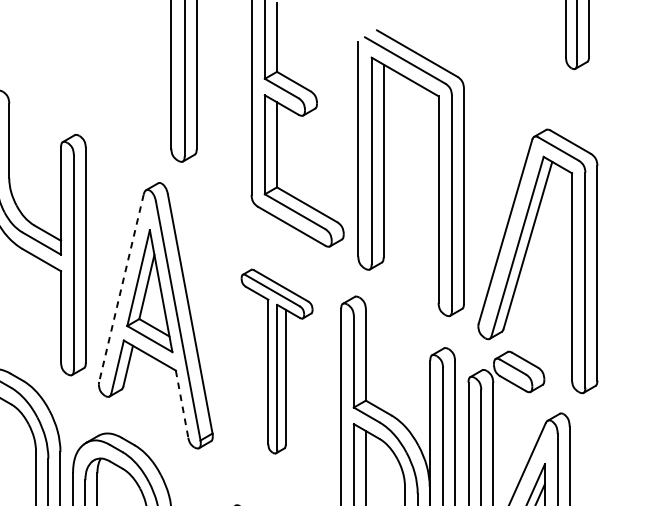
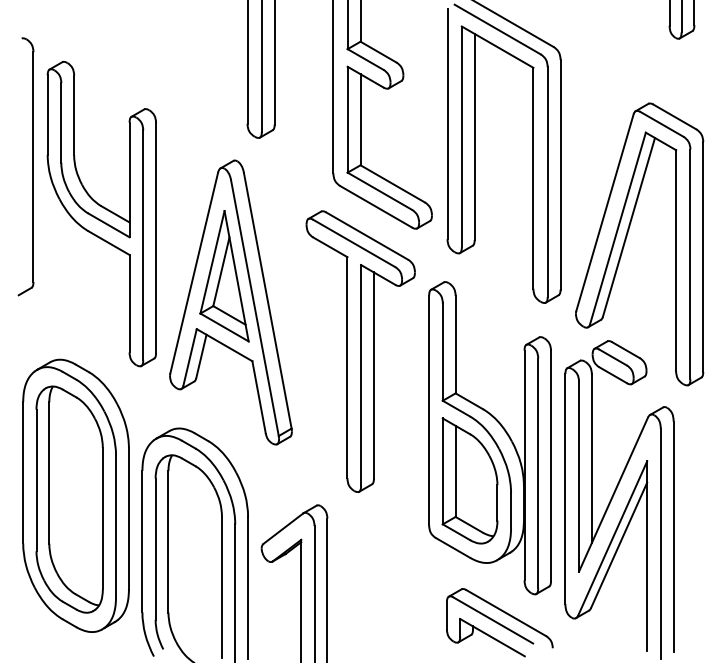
line: (121, 288) -> (194, 273), dashed -> solid
part: (276, 361) -> (360, 351), size x1.43
line: (182, 404) -> (259, 397), dashed -> solid

